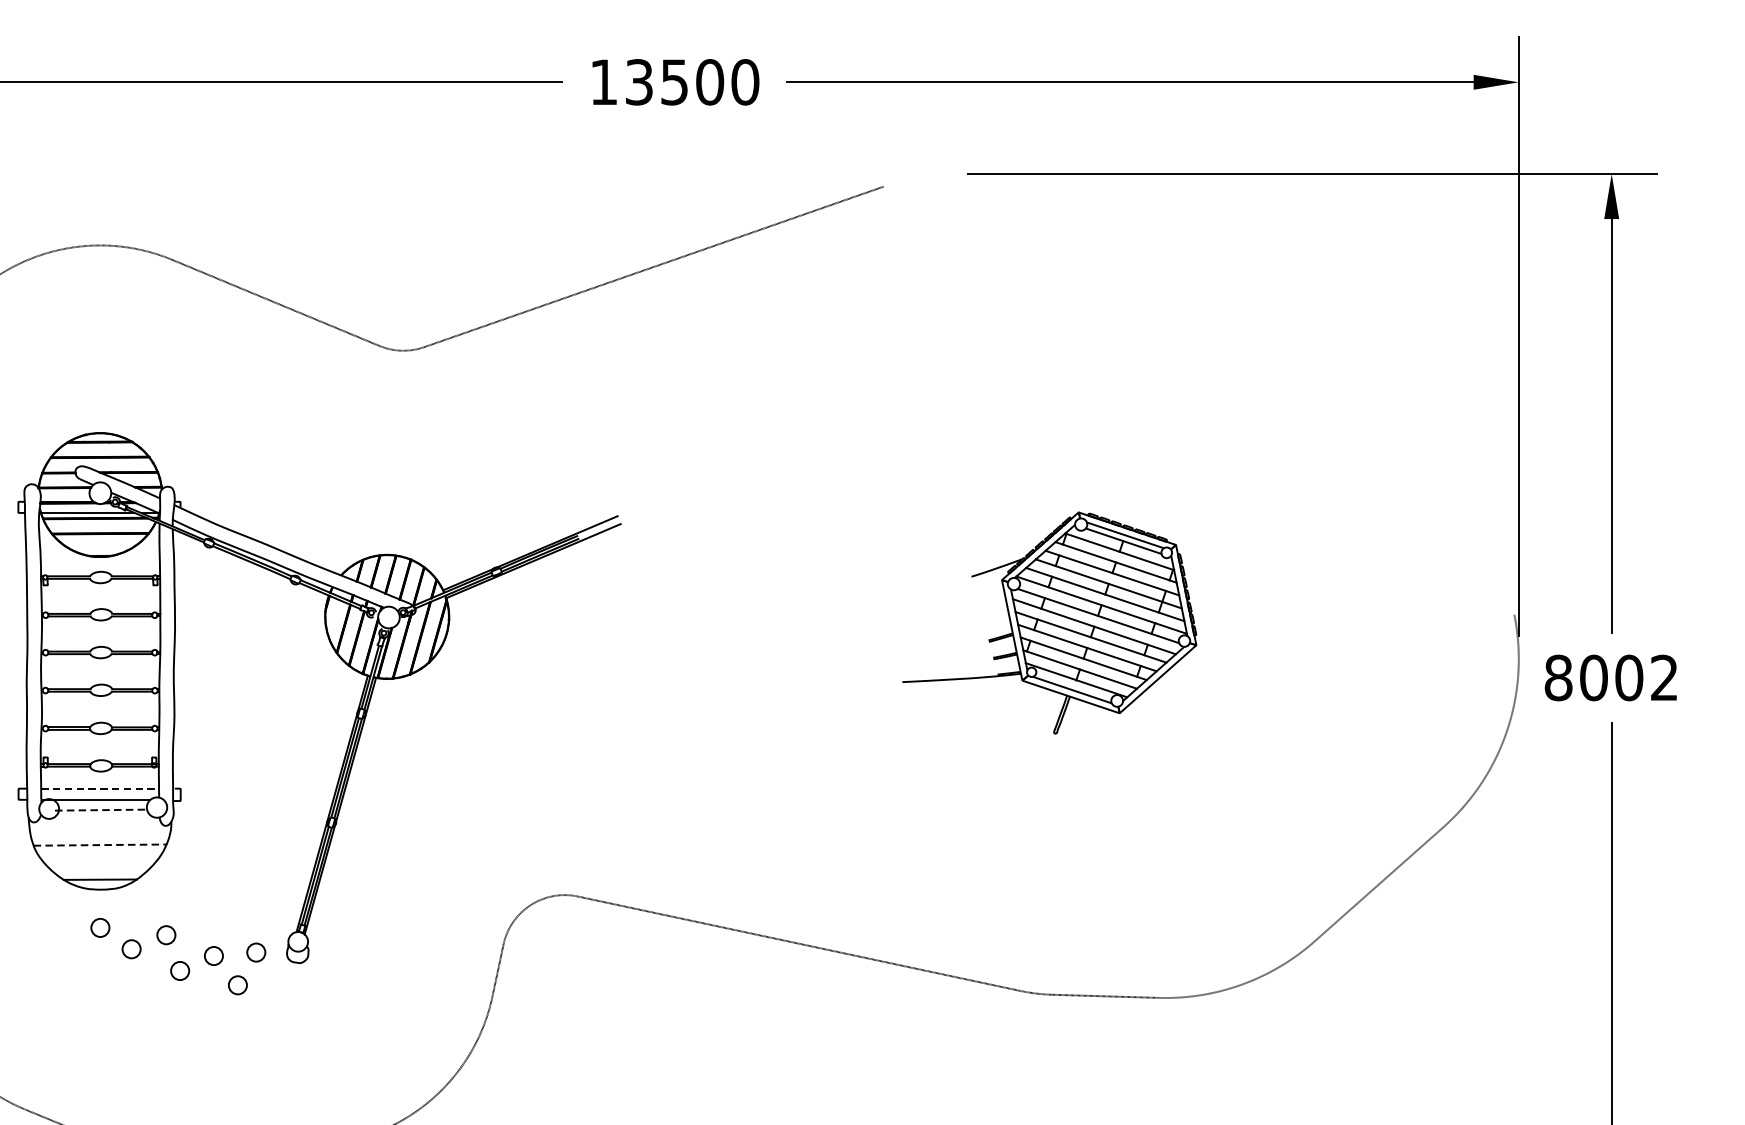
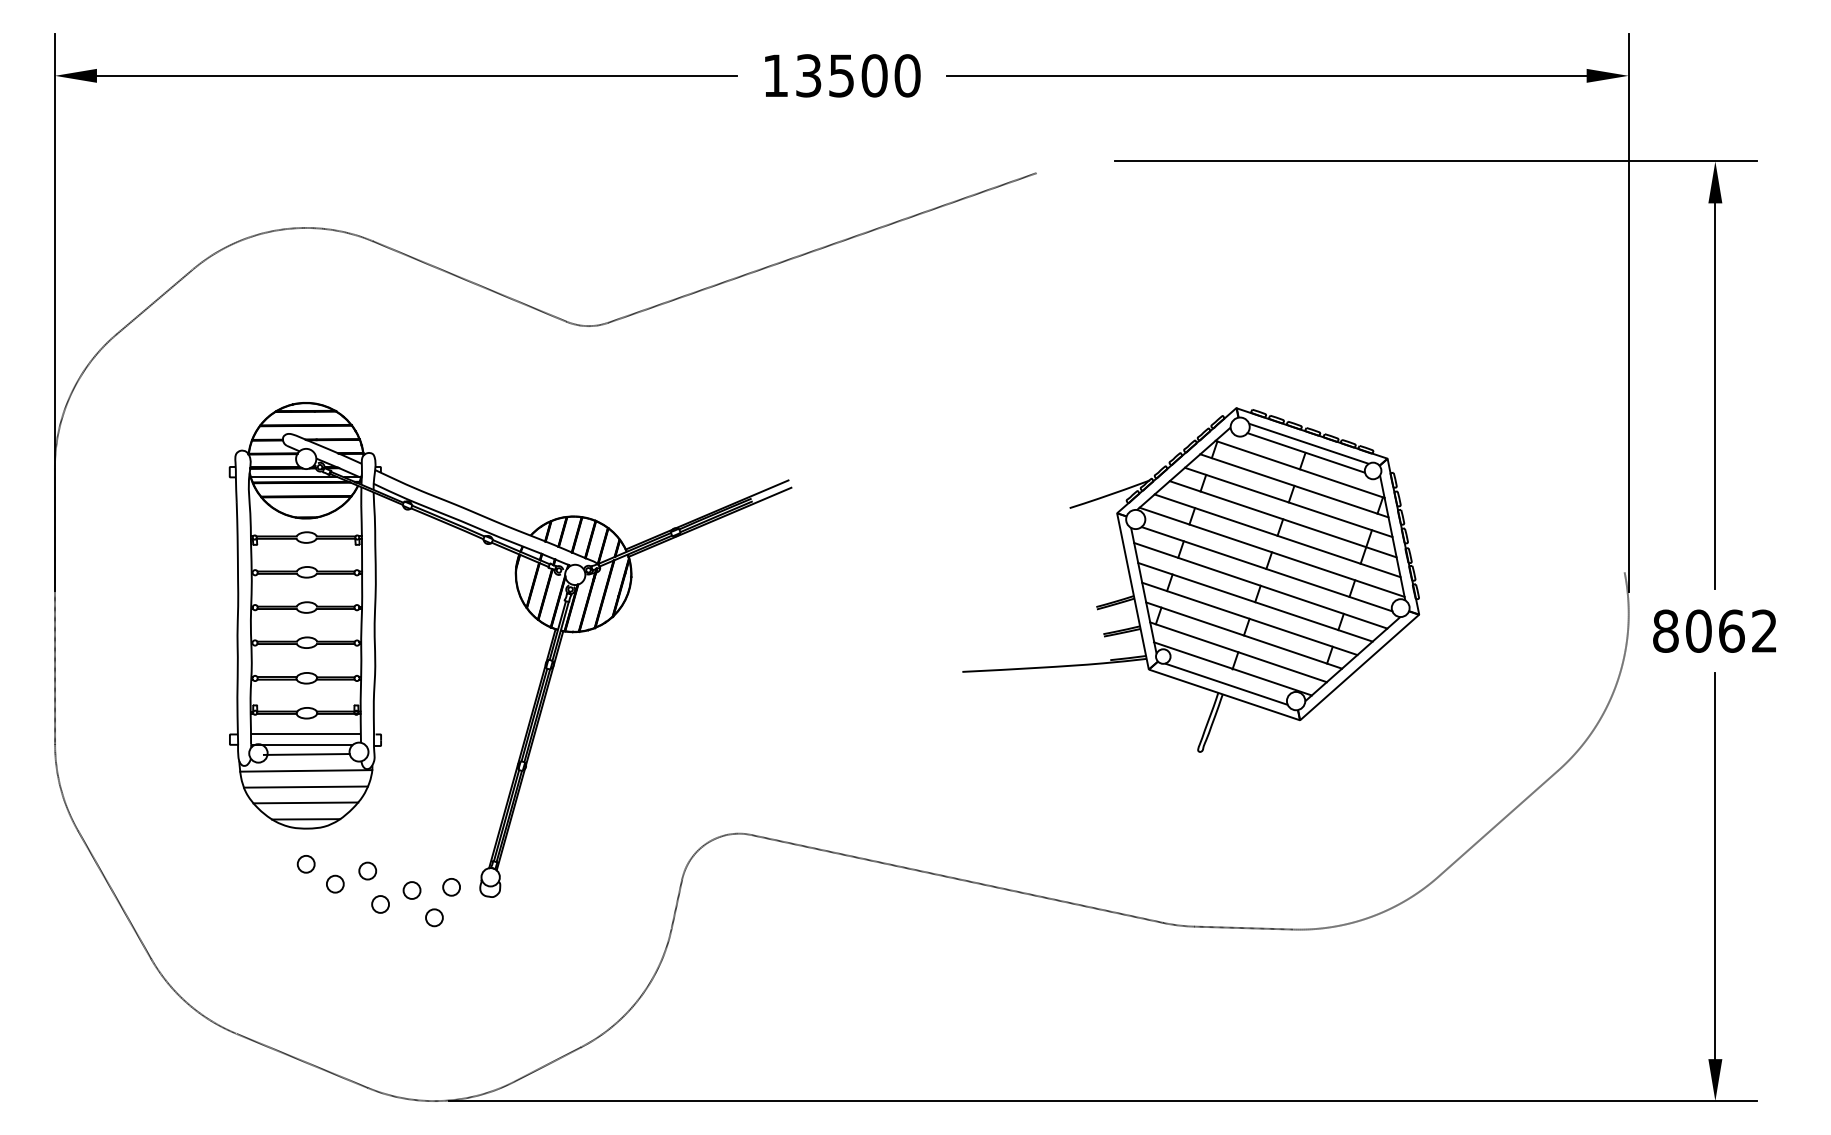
part: (1049, 622) -> (1191, 579), size x1.67
text: (1629, 677) -> (1731, 630), 8002 -> 8062
line: (99, 788) -> (305, 734), dashed -> solid
line: (100, 810) -> (306, 754), dashed -> solid
line: (100, 827) -> (306, 770), added
line: (100, 845) -> (306, 787), dashed -> solid
line: (99, 861) -> (305, 802), added

